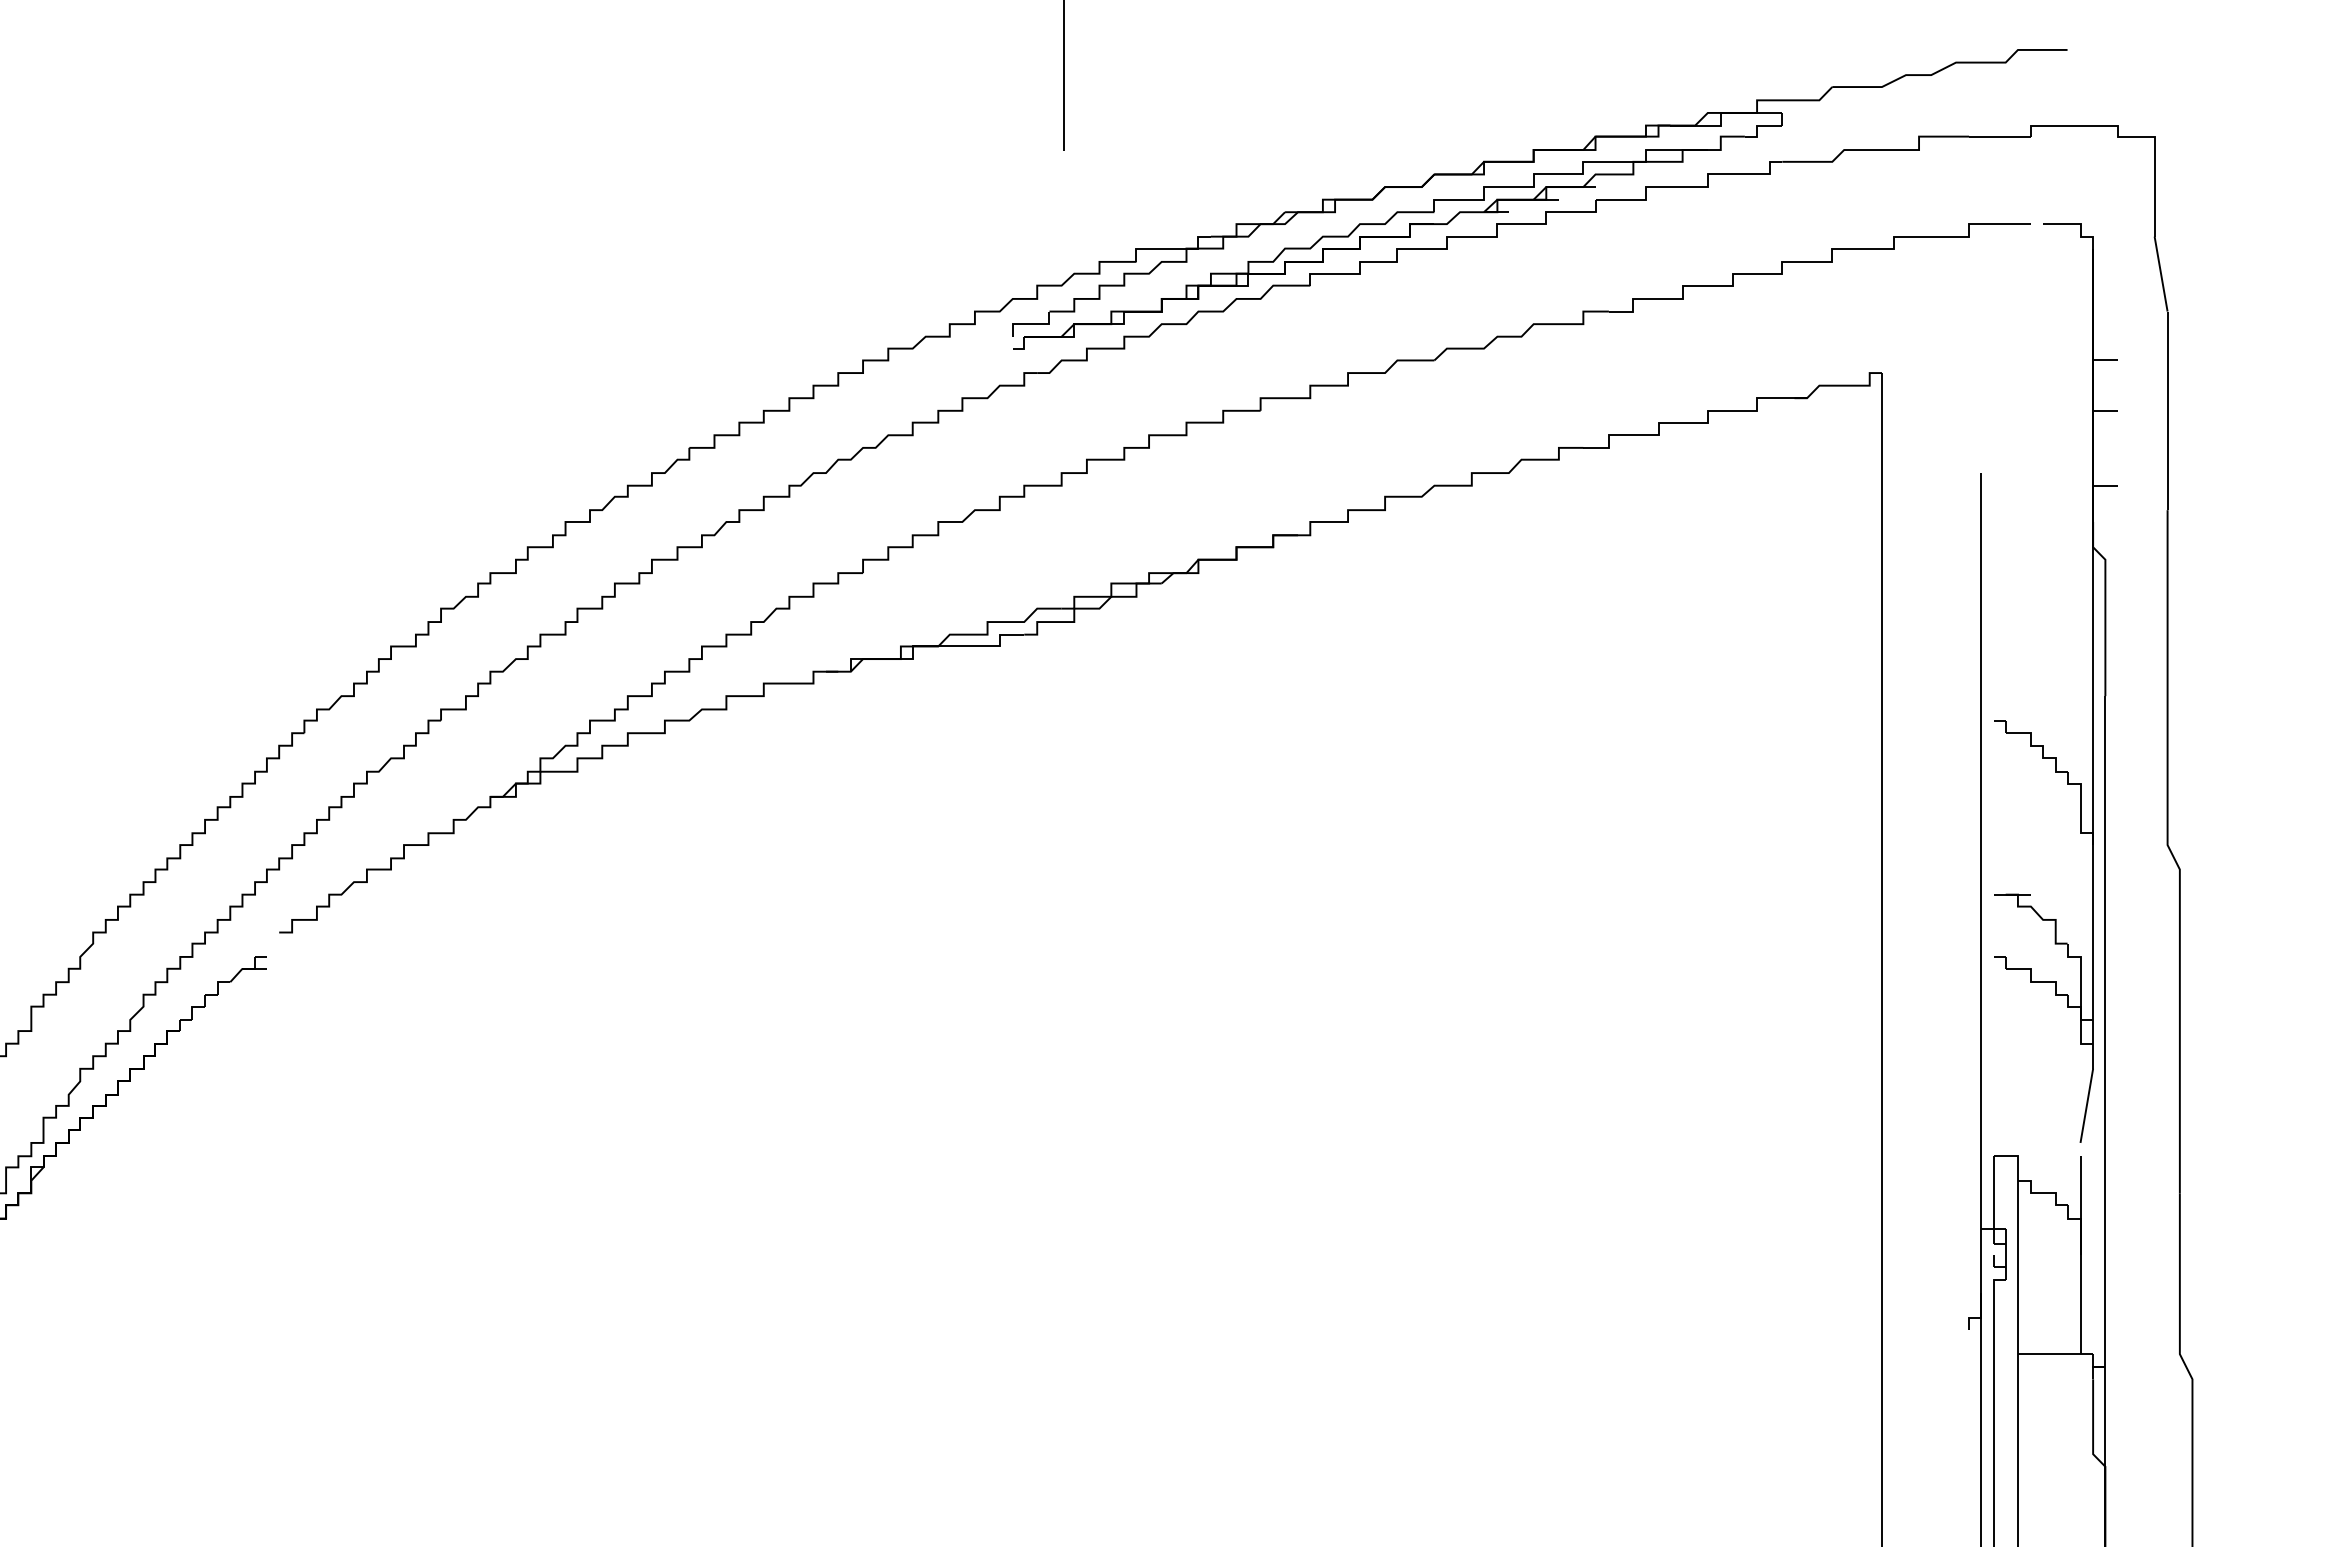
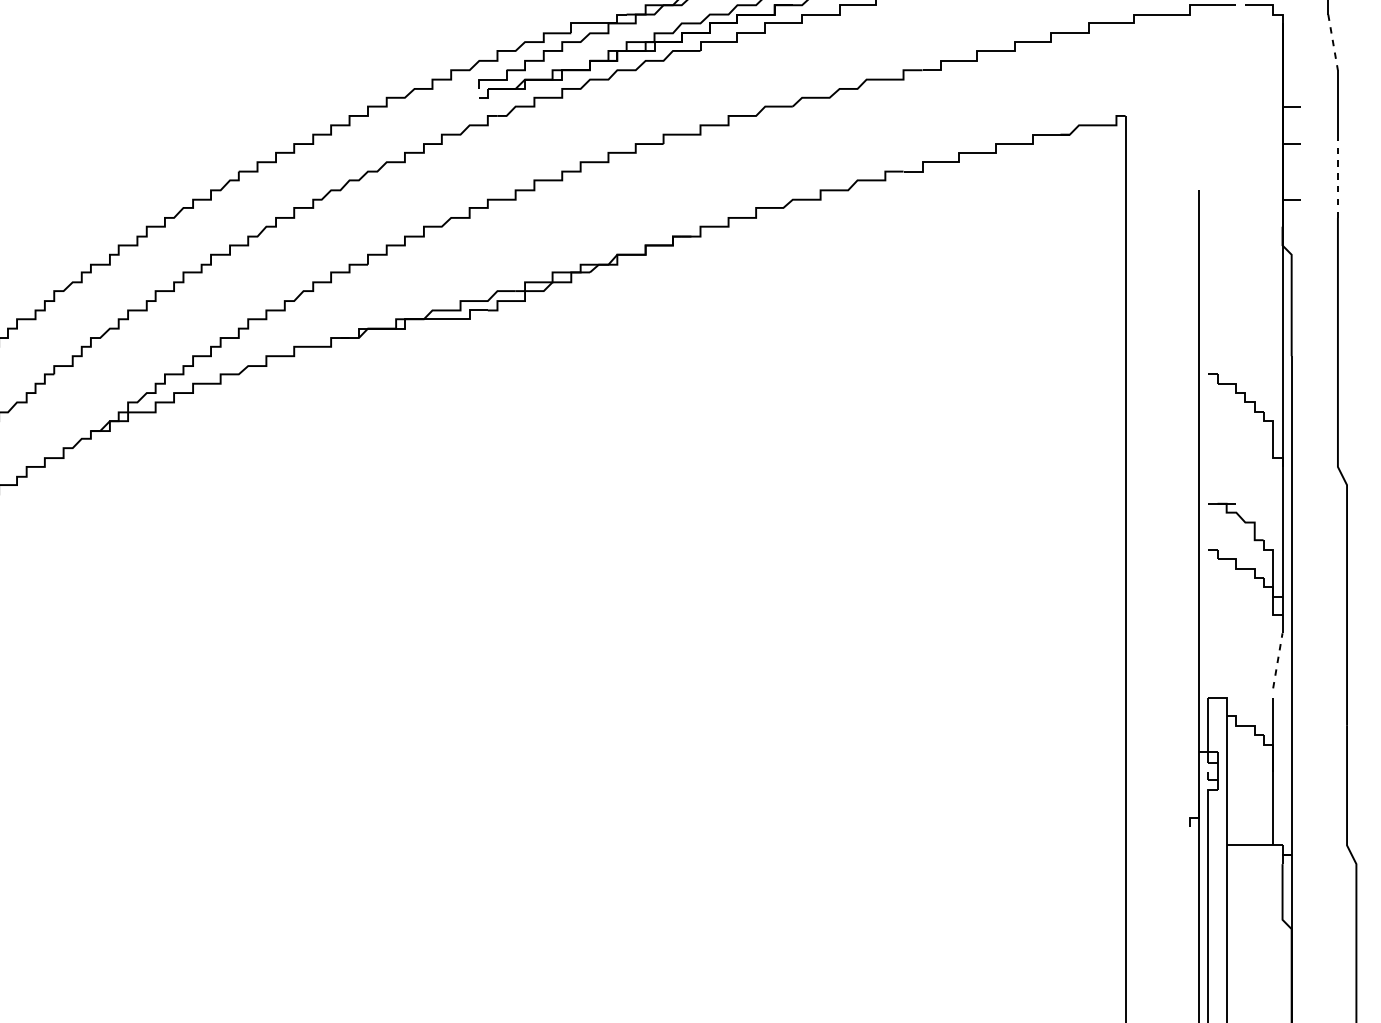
line: (2161, 274) -> (1333, 42), solid -> dashed
line: (2167, 454) -> (1337, 176), solid -> dashed
line: (2086, 1105) -> (1277, 660), solid -> dashed

